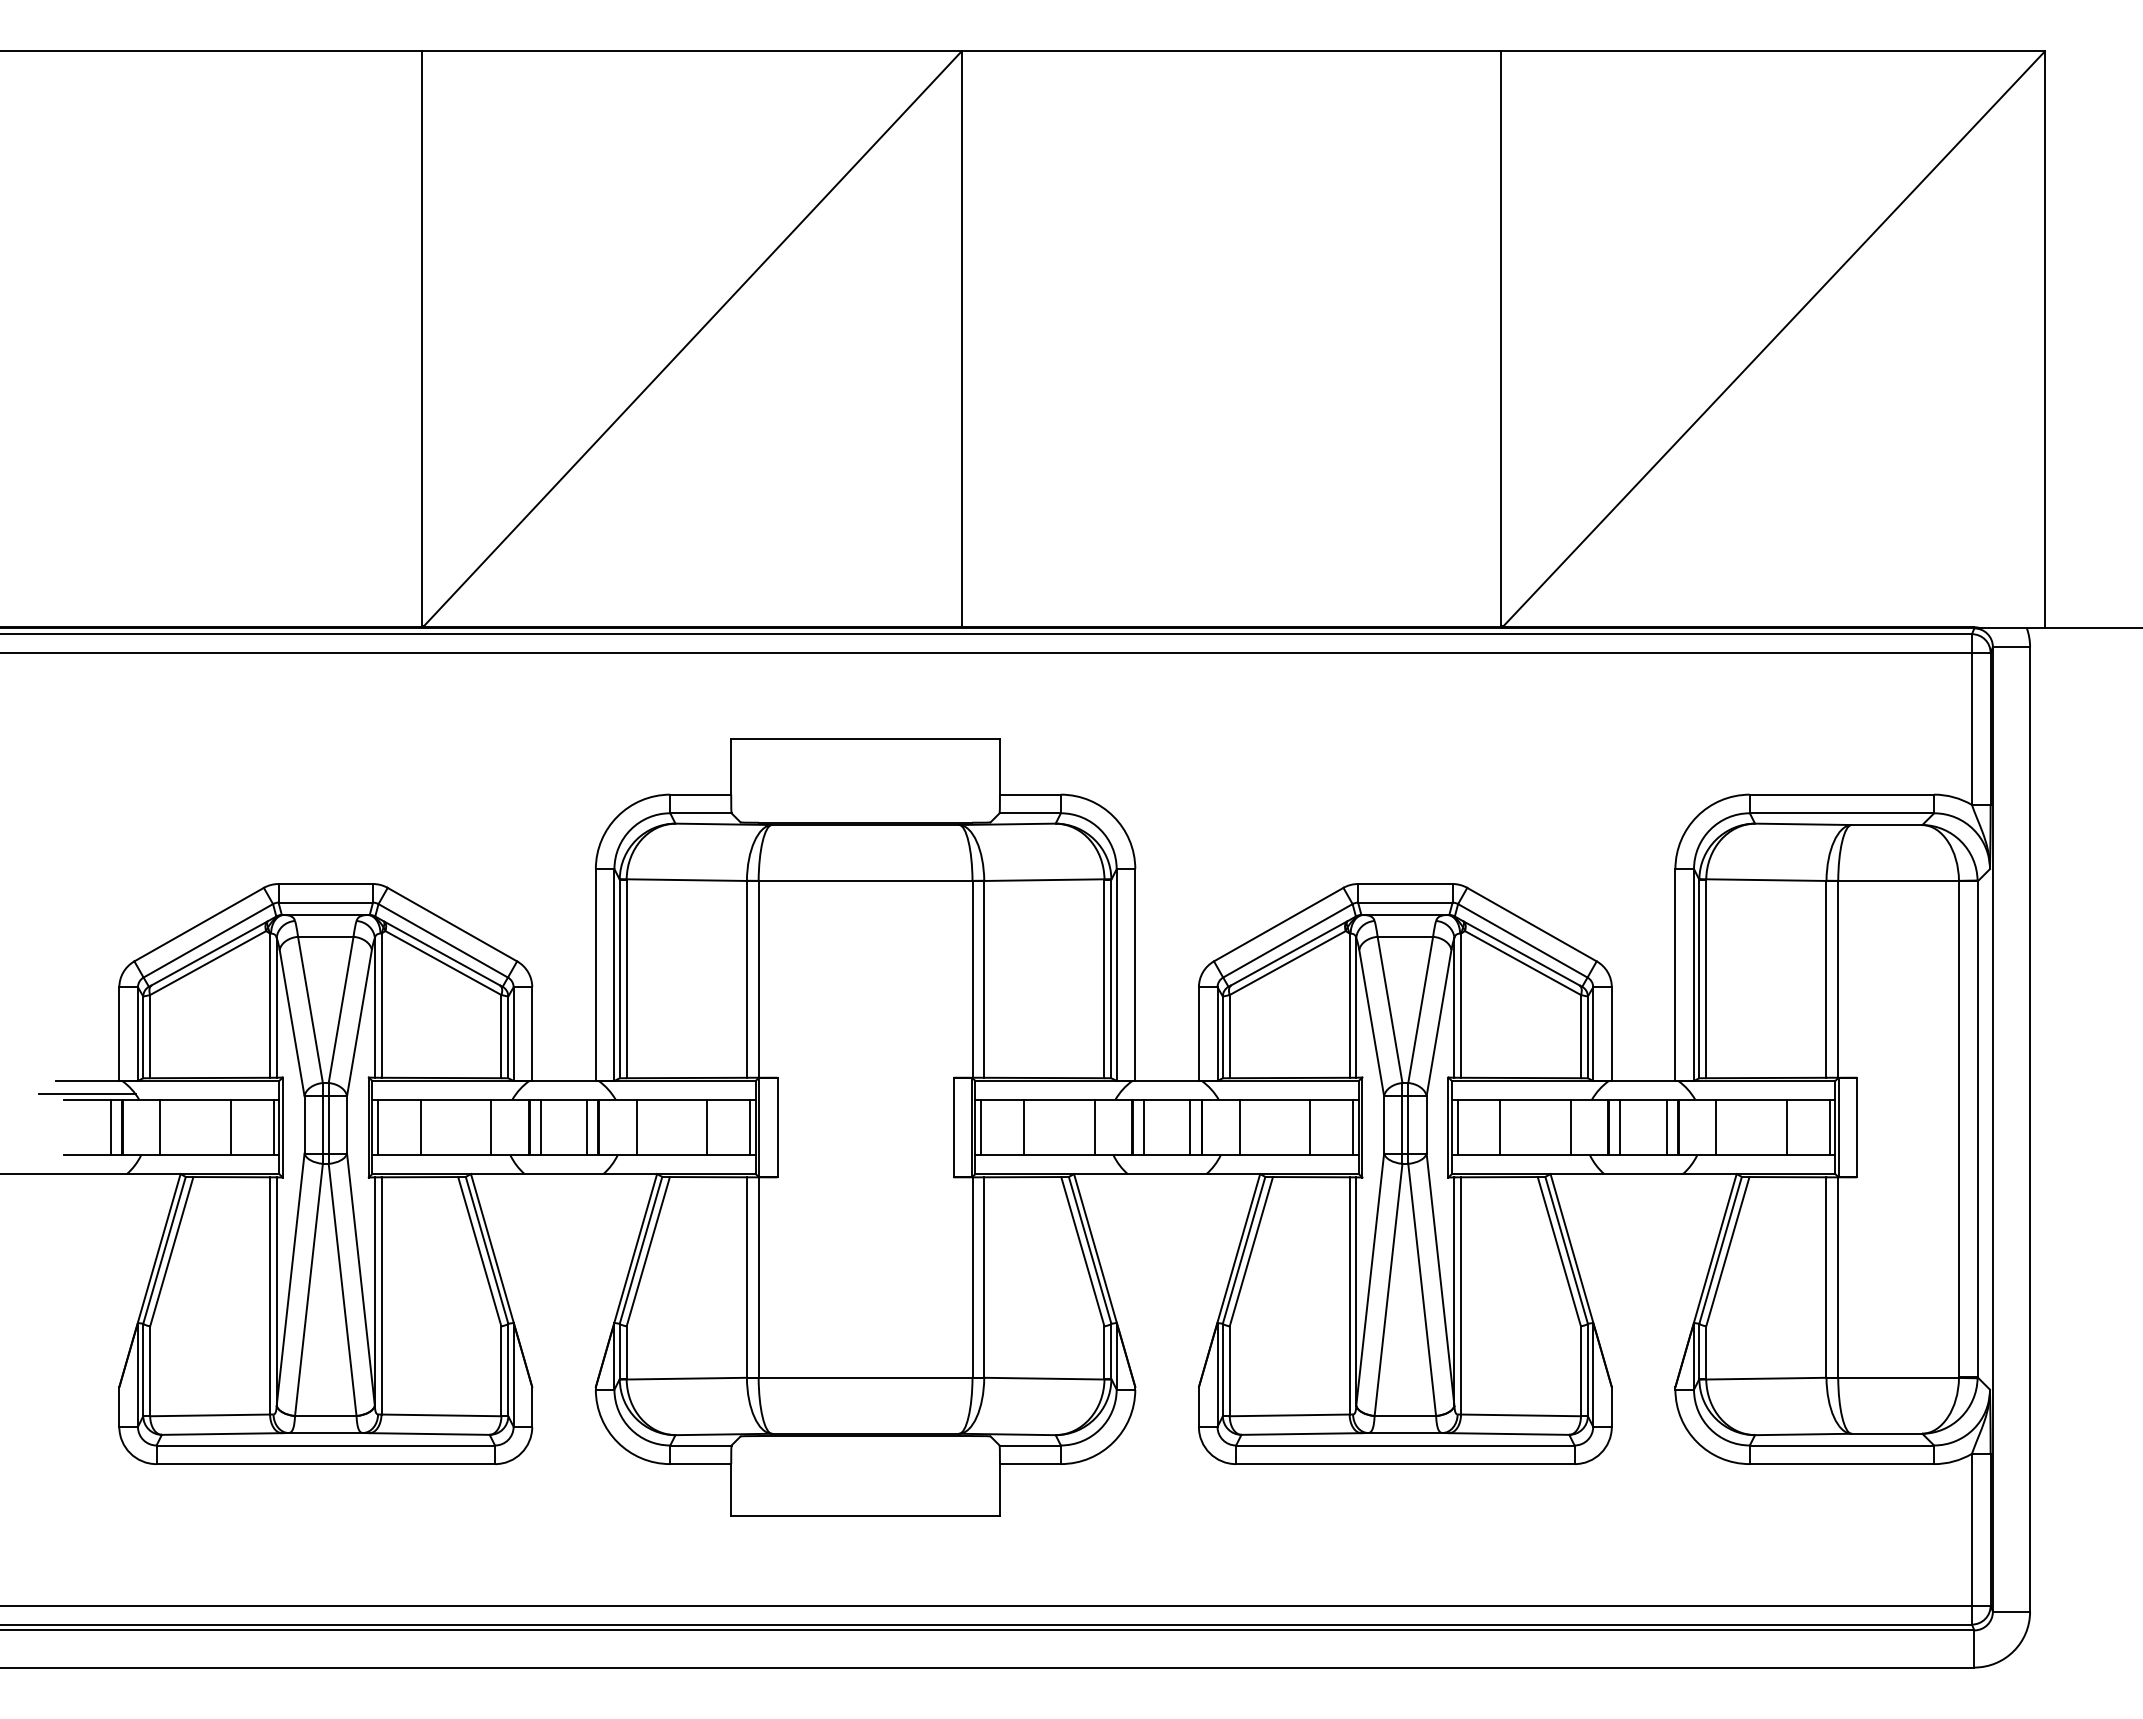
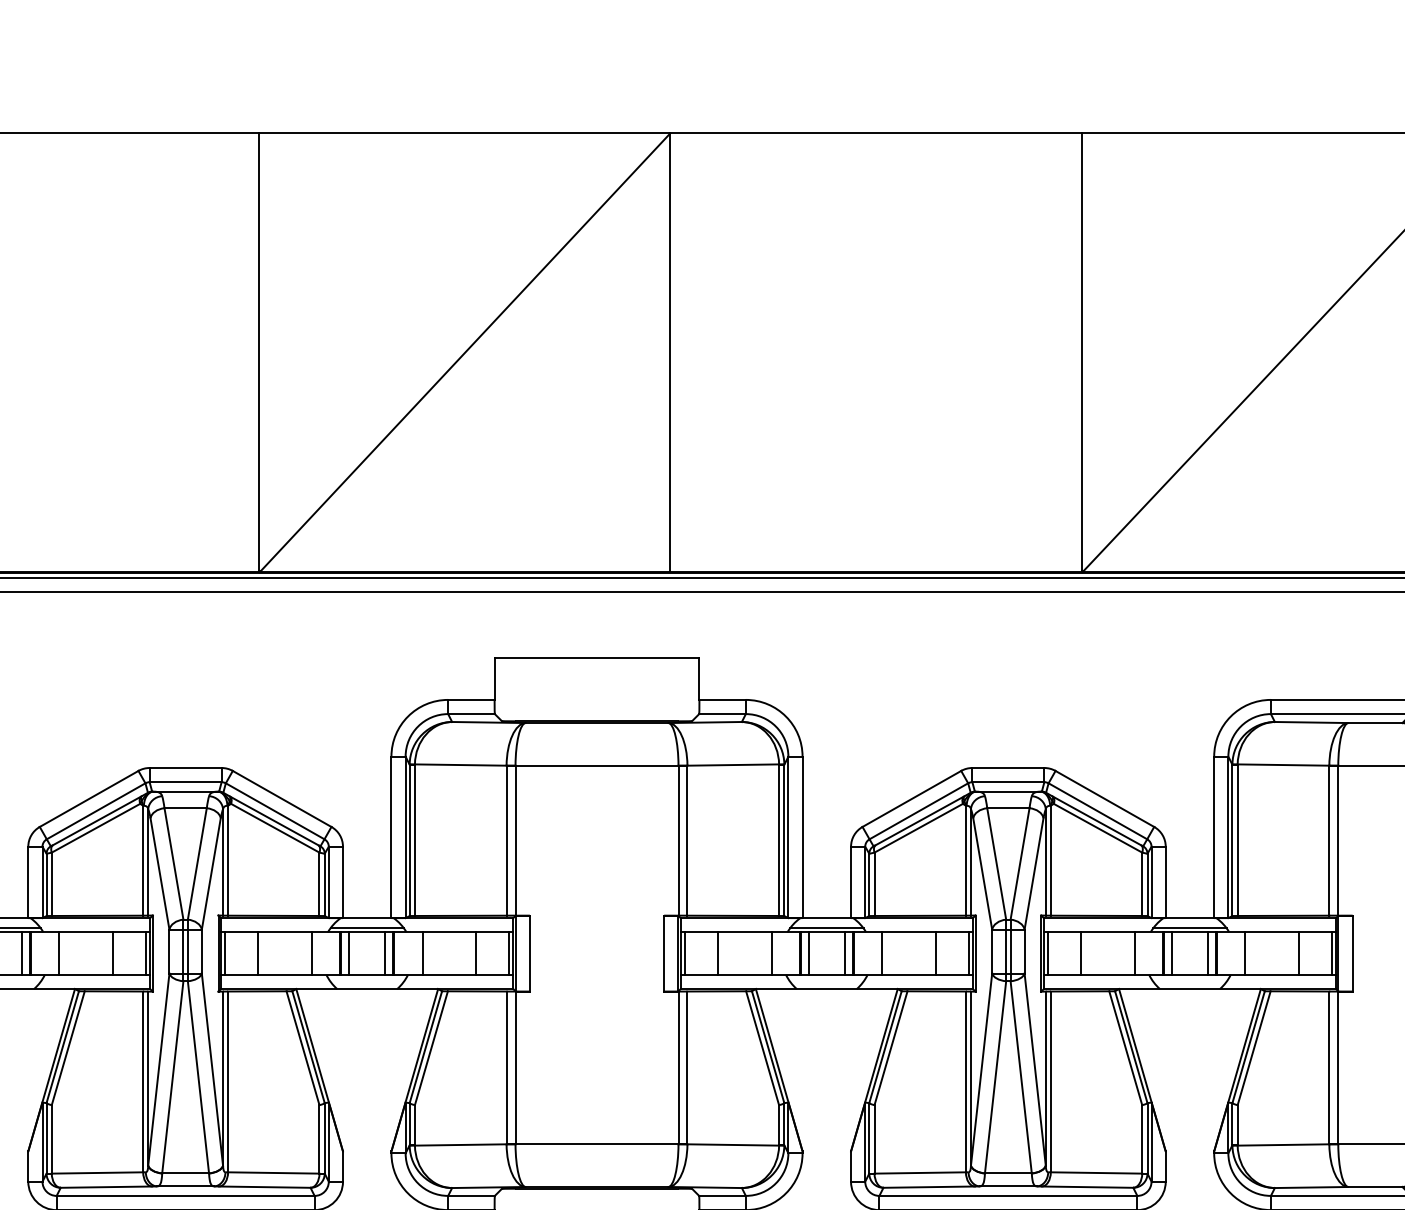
line: (563, 1094) -> (366, 928), added
line: (1166, 1094) -> (826, 928), added
line: (1643, 1094) -> (1189, 928), added

